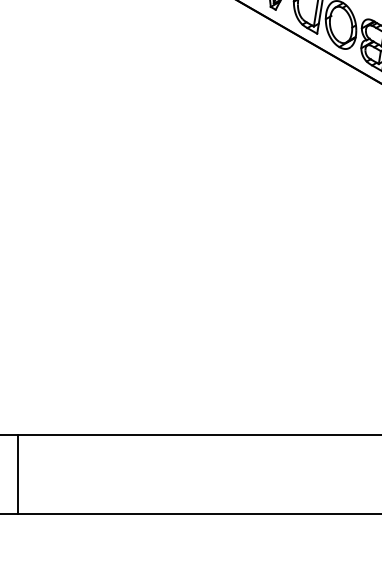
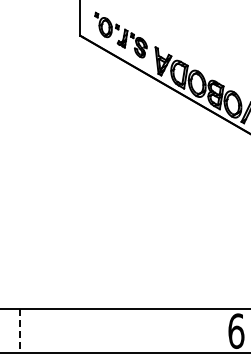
line: (18, 475) -> (19, 331), solid -> dashed

